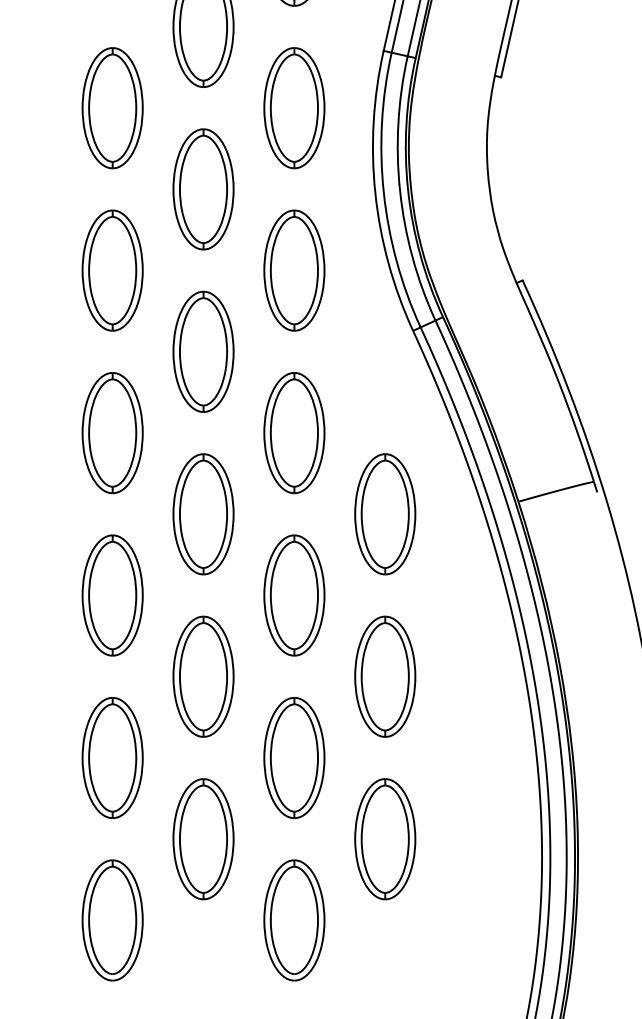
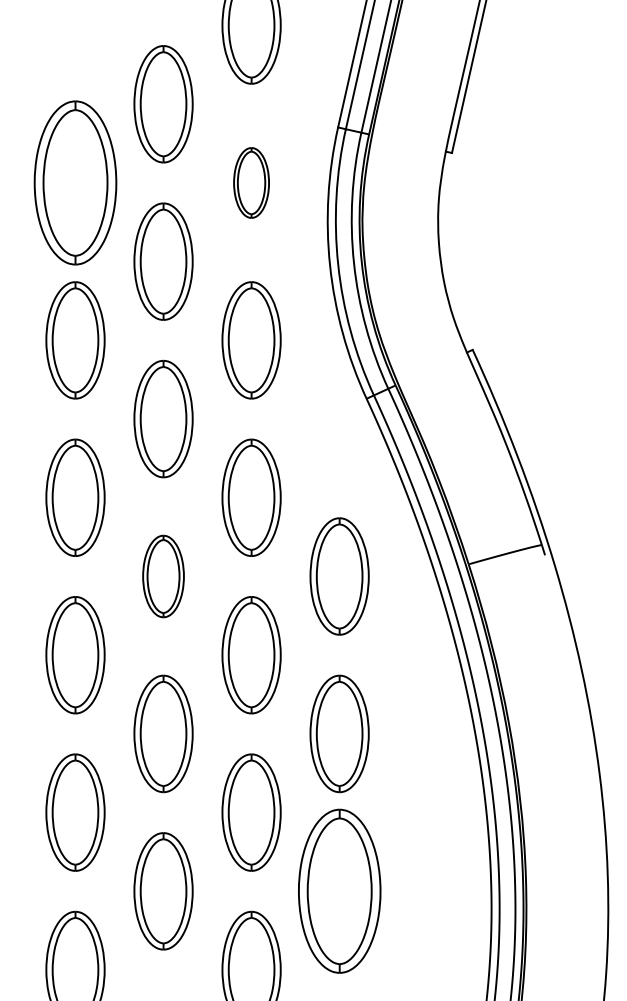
part: (112, 107) -> (75, 182), size x1.4
part: (294, 107) -> (251, 182), size x0.6
part: (203, 514) -> (163, 576), size x0.7
part: (385, 839) -> (339, 891), size x1.4

